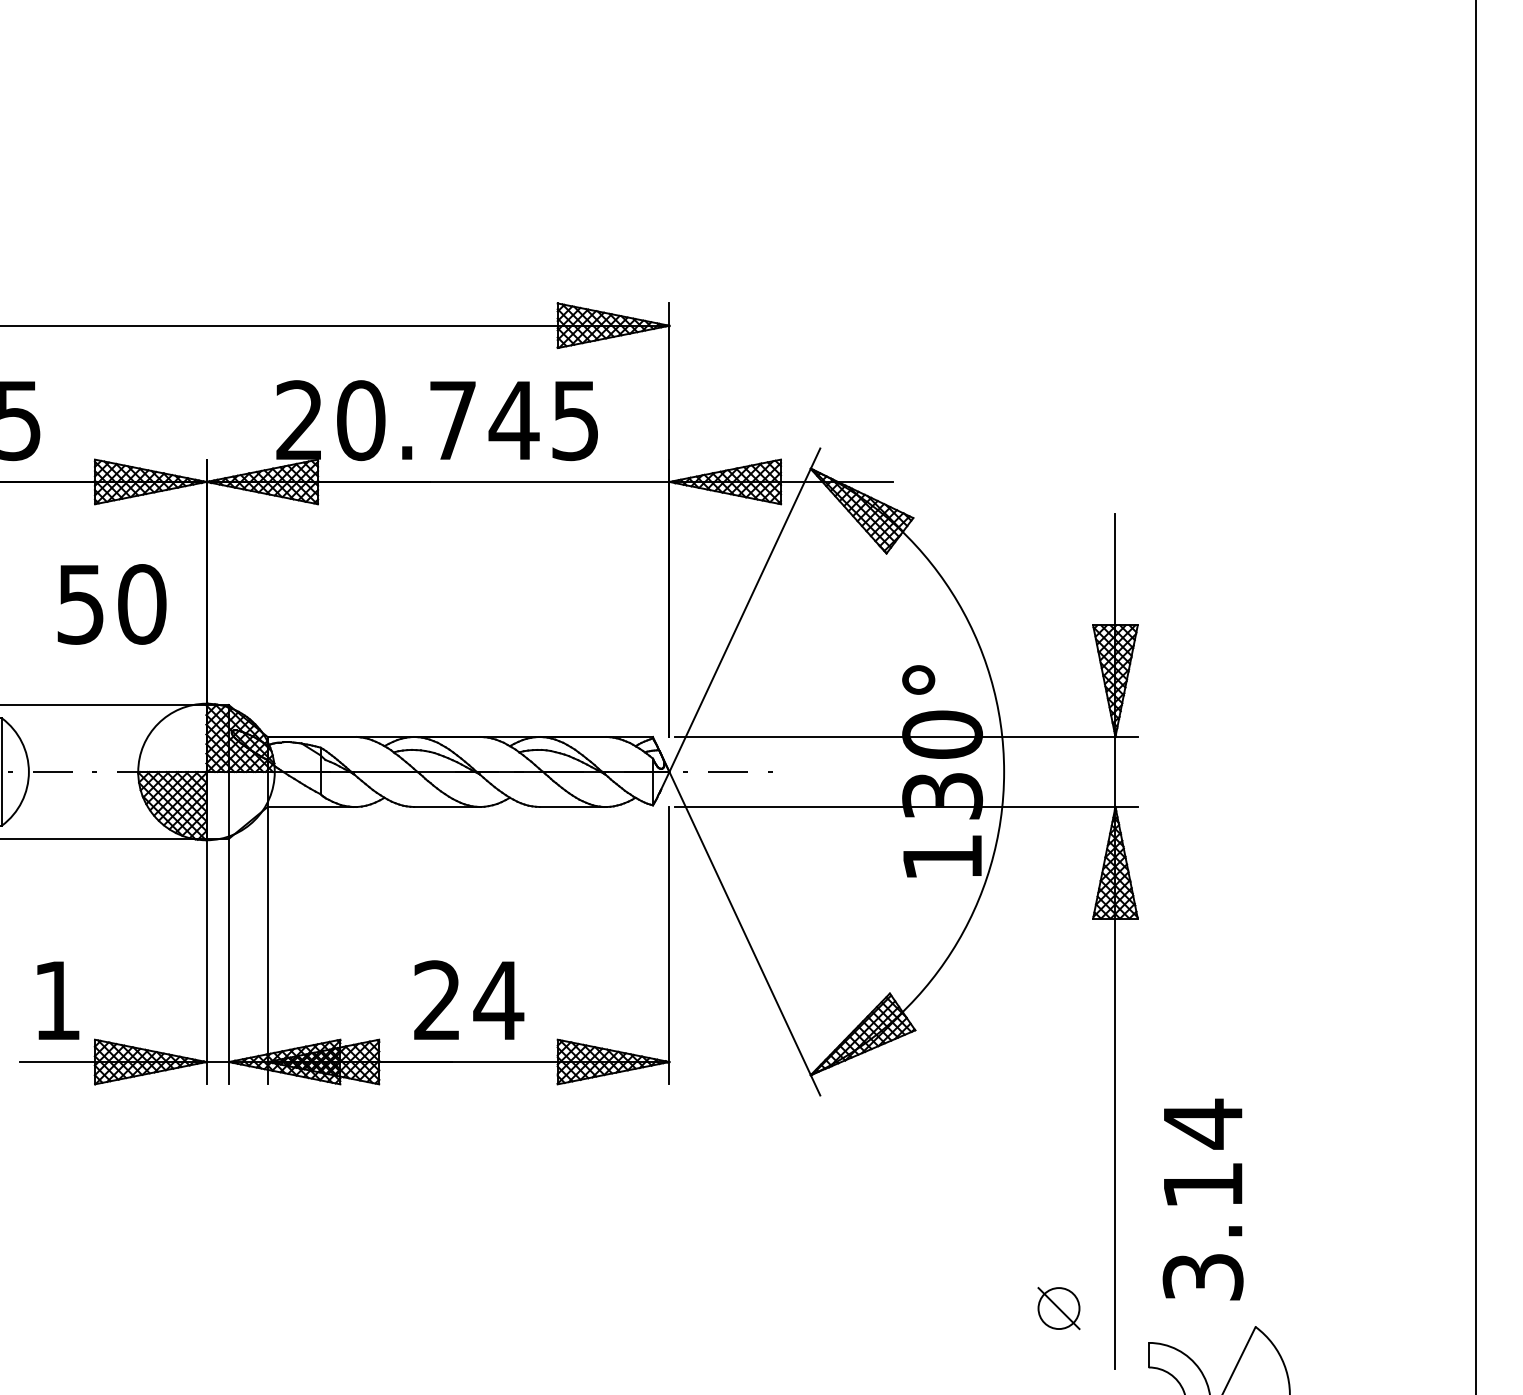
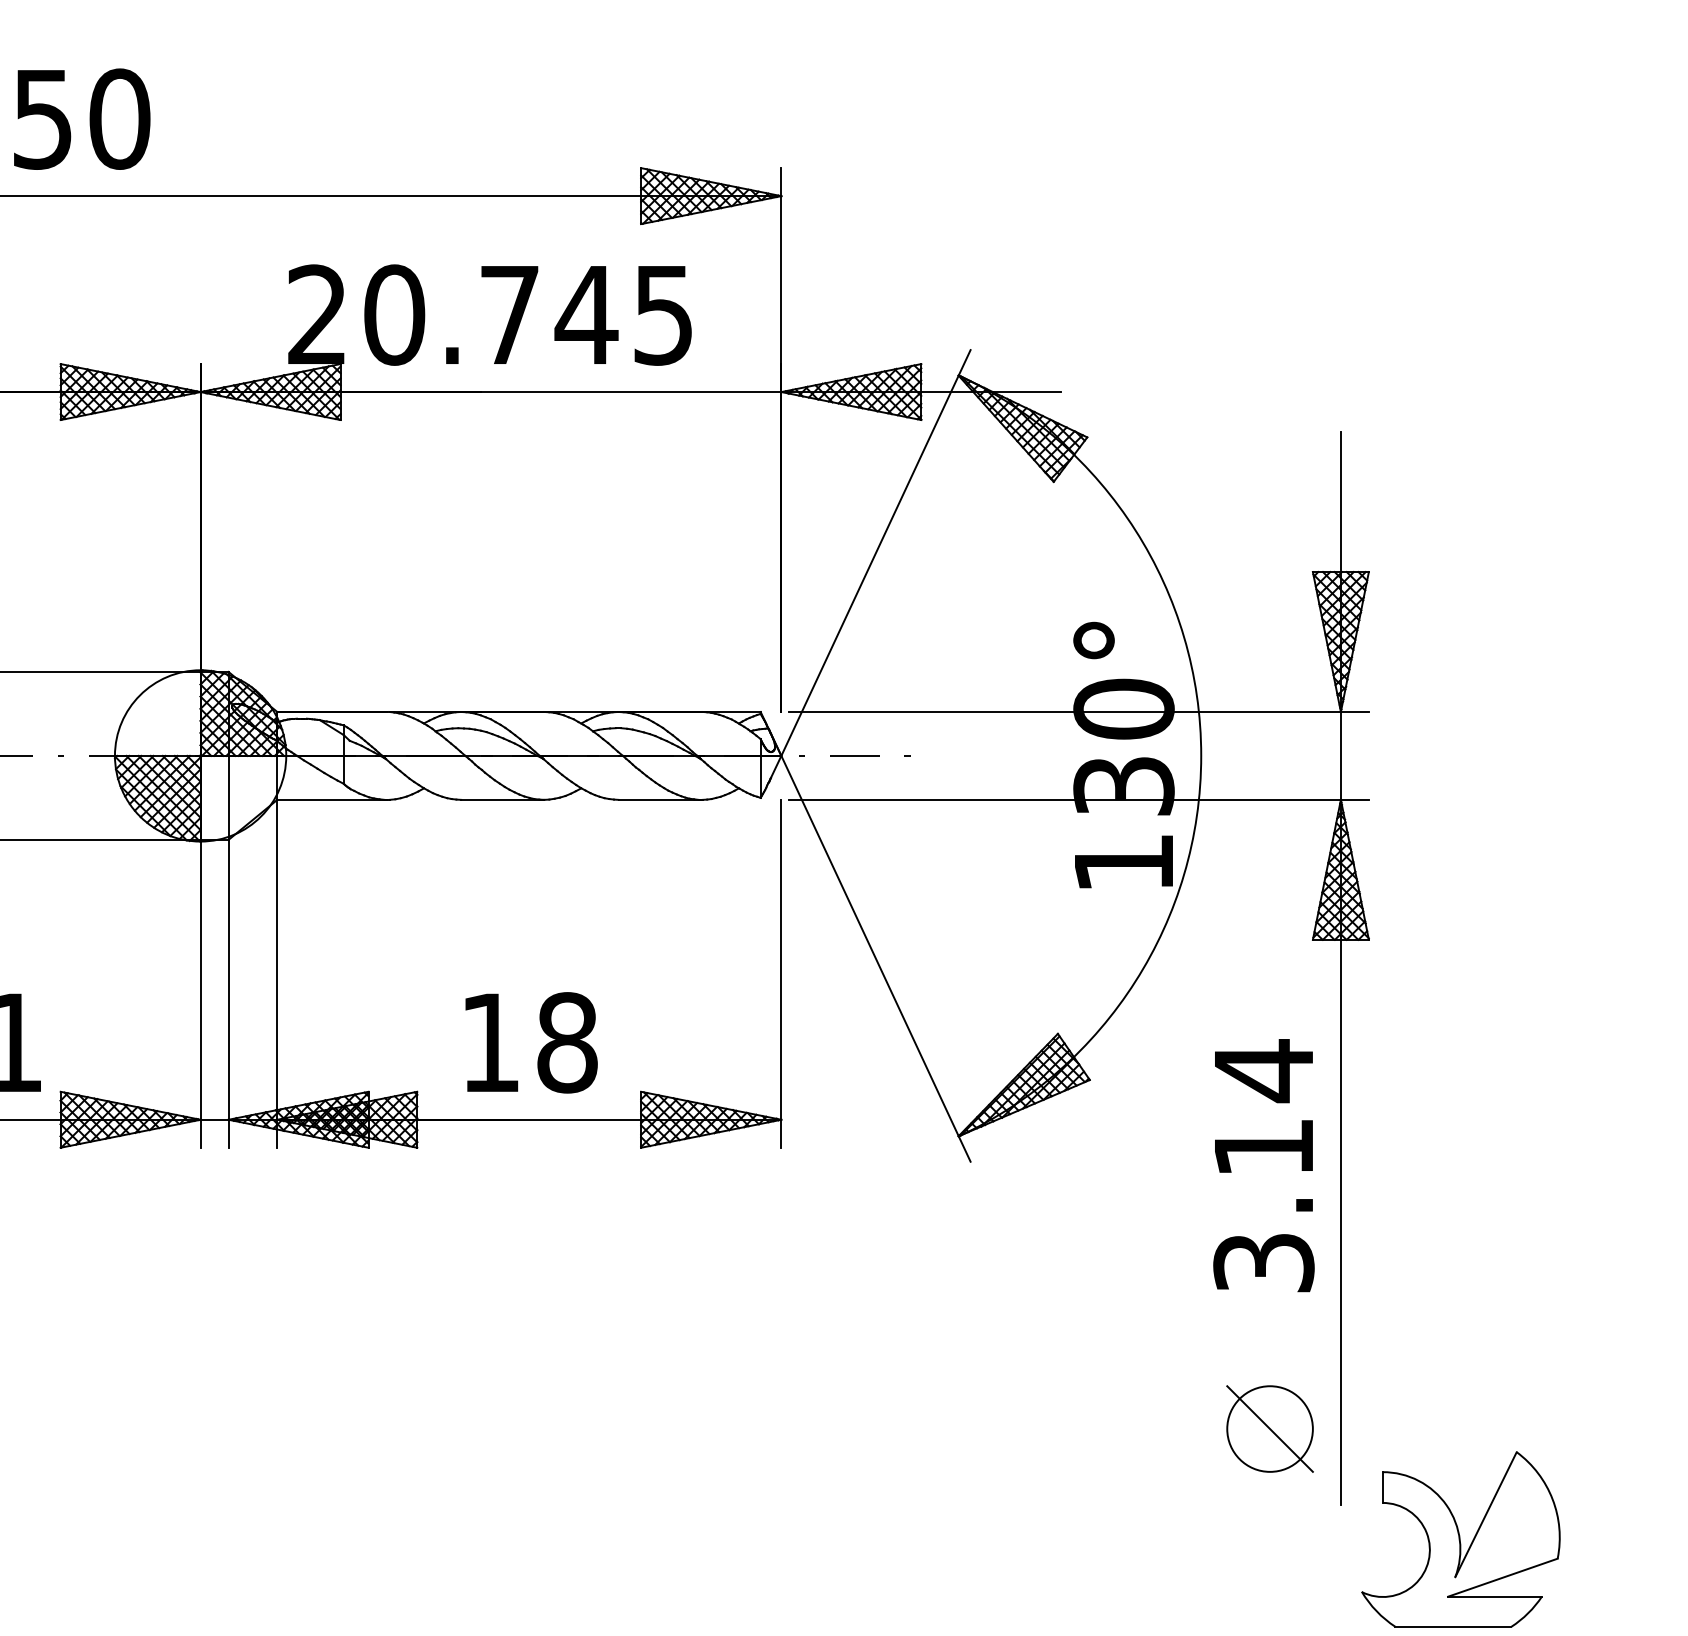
text: (111, 604) -> (81, 119), moved
text: (469, 1000) -> (530, 1042), 24 -> 18
text: (1202, 1199) -> (1263, 1165), moved
part: (1058, 1308) -> (1269, 1428), size x1.67

